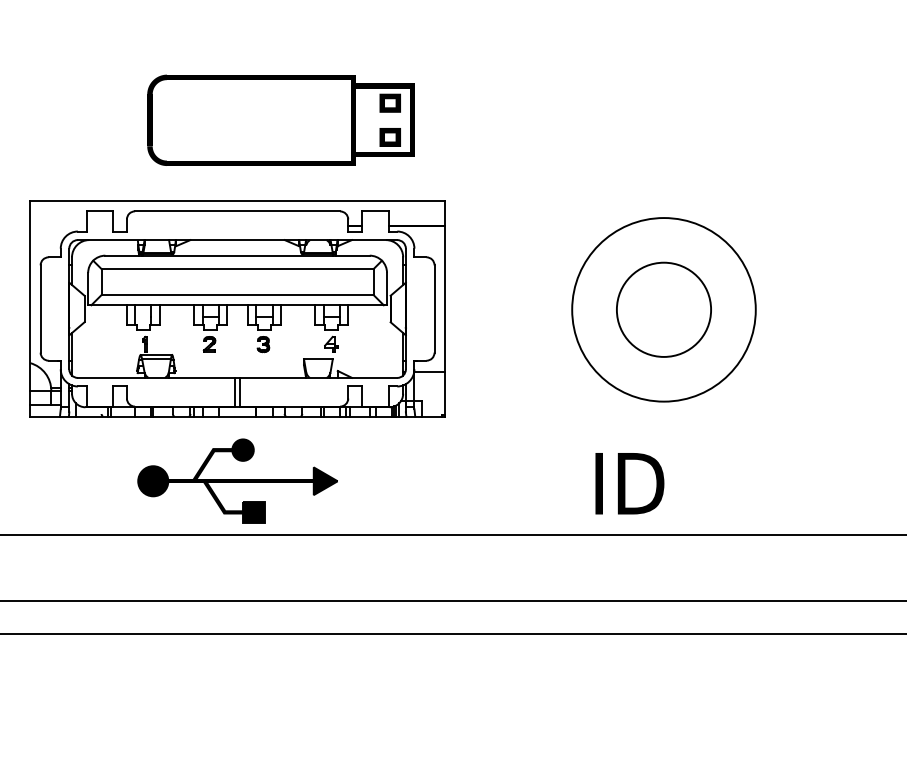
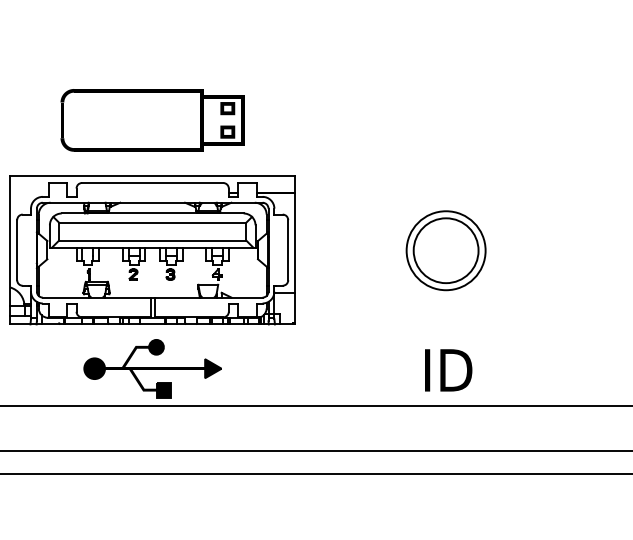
part: (280, 120) -> (152, 120), moved
circle: (663, 309) -> (445, 250), size x0.62
text: (629, 483) -> (448, 370), moved

